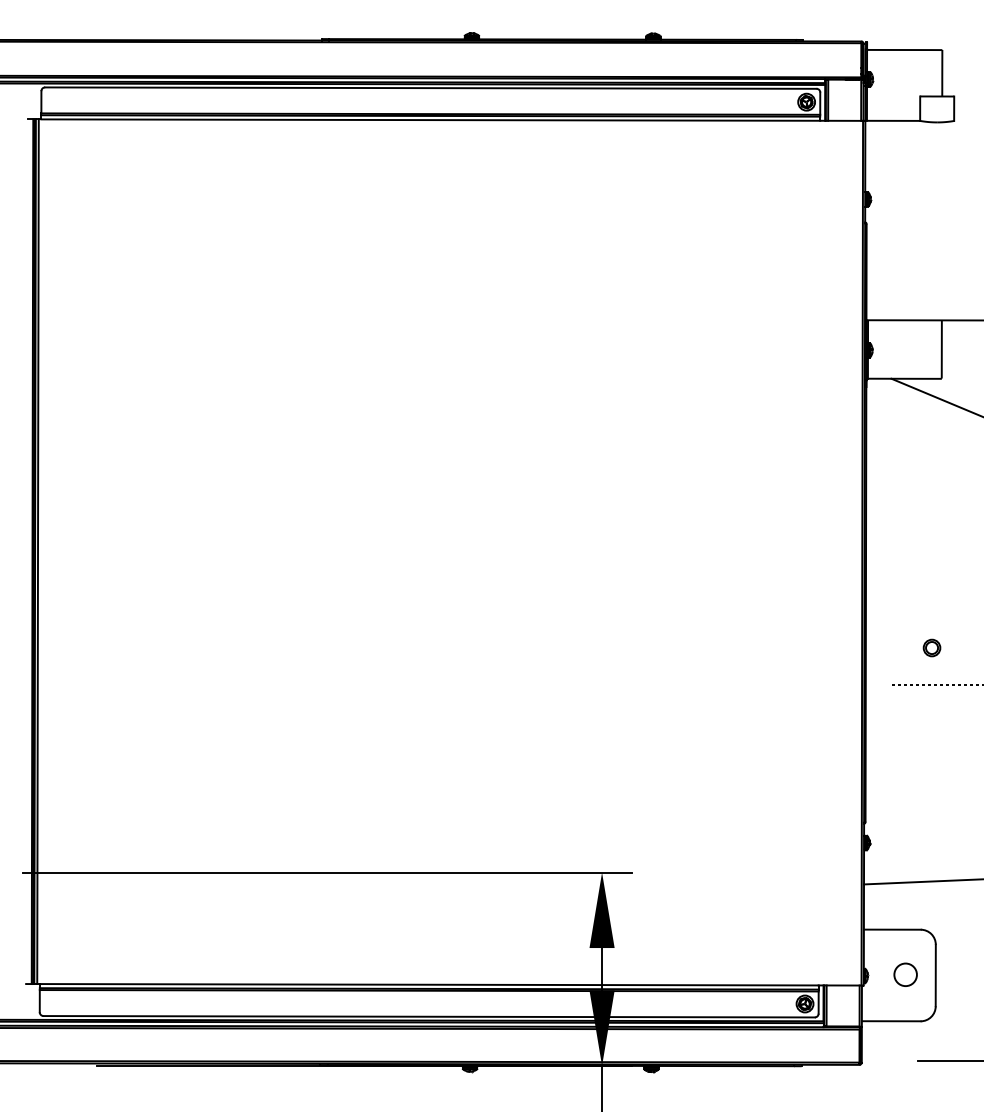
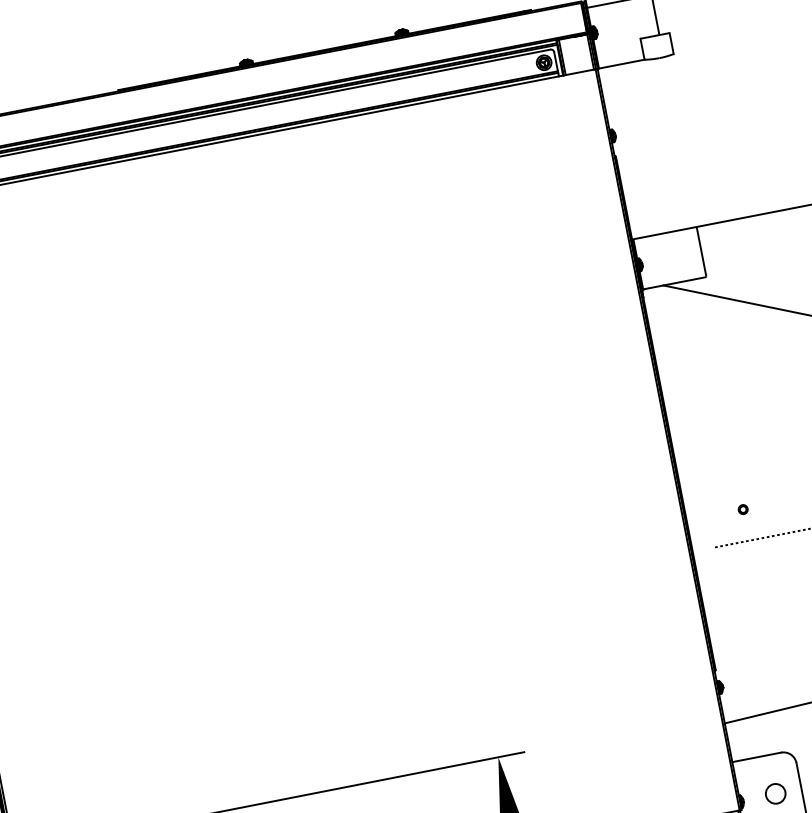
part: (931, 648) -> (742, 509), size x0.62

